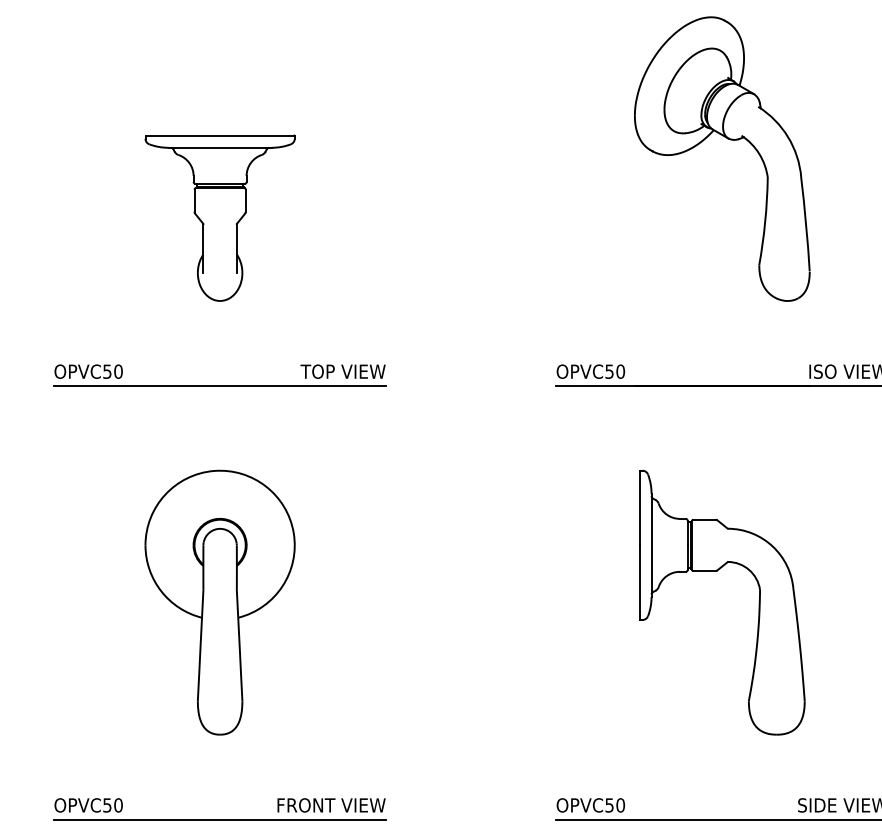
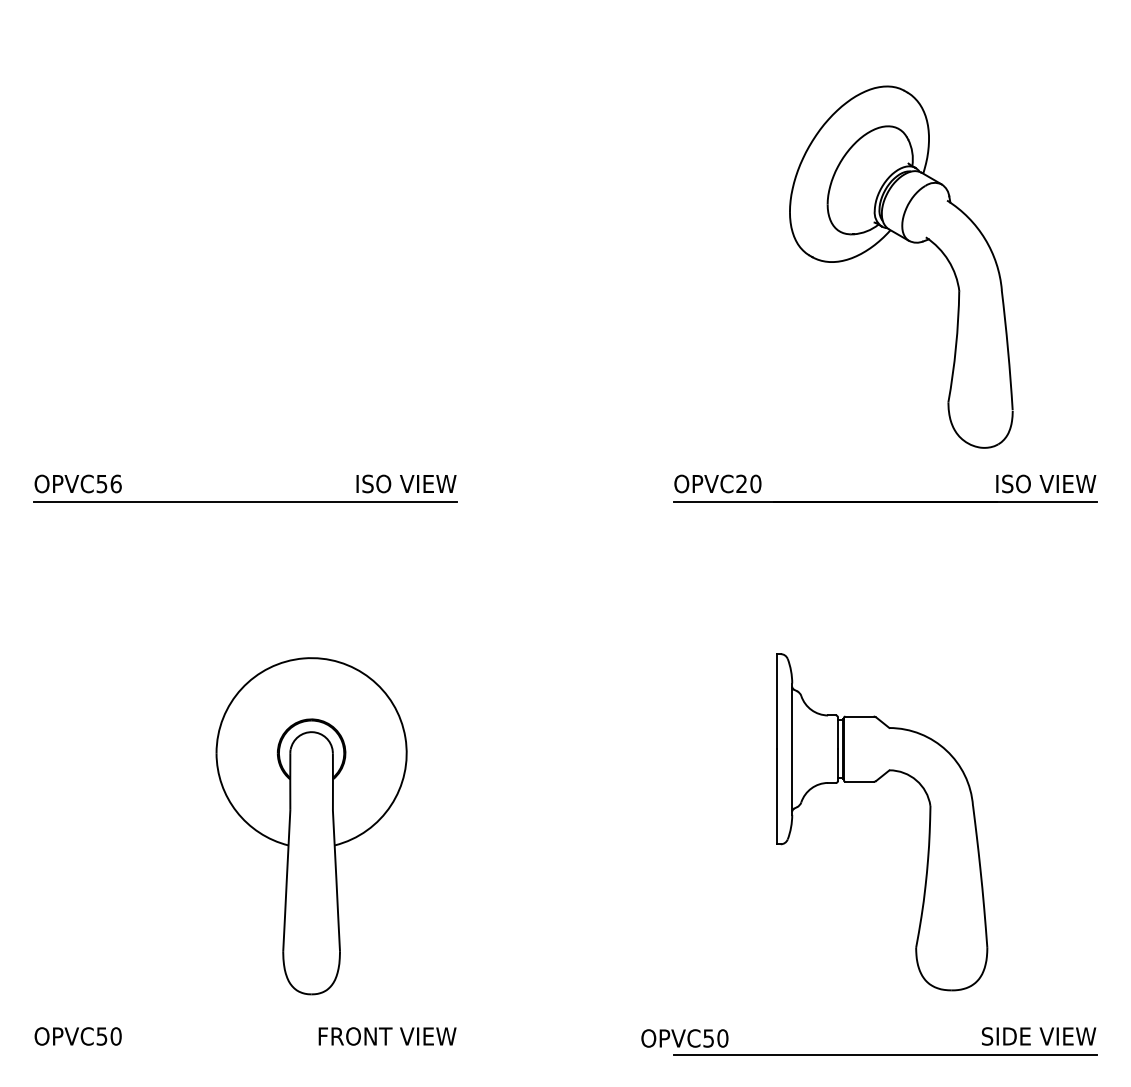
part: (728, 139) -> (909, 242), moved
part: (220, 218) -> (245, 288), removed
text: (117, 371) -> (115, 483), OPVC50 -> OPVC56
text: (317, 371) -> (369, 483), TOP VIEW -> ISO VIEW
text: (609, 371) -> (741, 483), OPVC50 -> OPVC20
part: (717, 571) -> (876, 782), moved
part: (220, 602) -> (311, 826), moved
text: (590, 805) -> (684, 1038), moved
line: (220, 819) -> (245, 1054), removed

